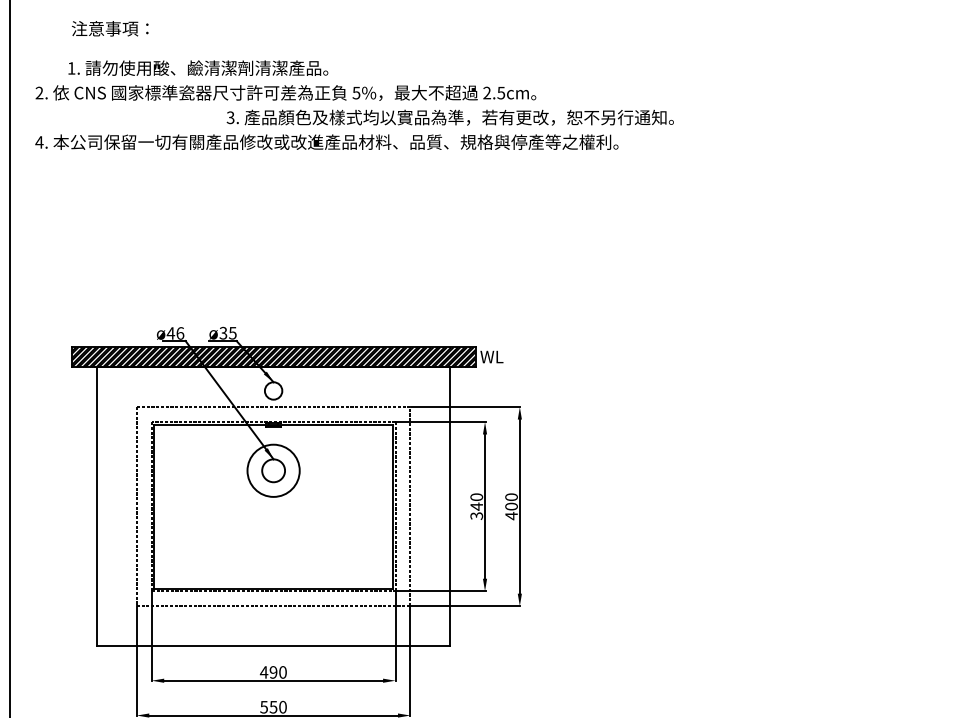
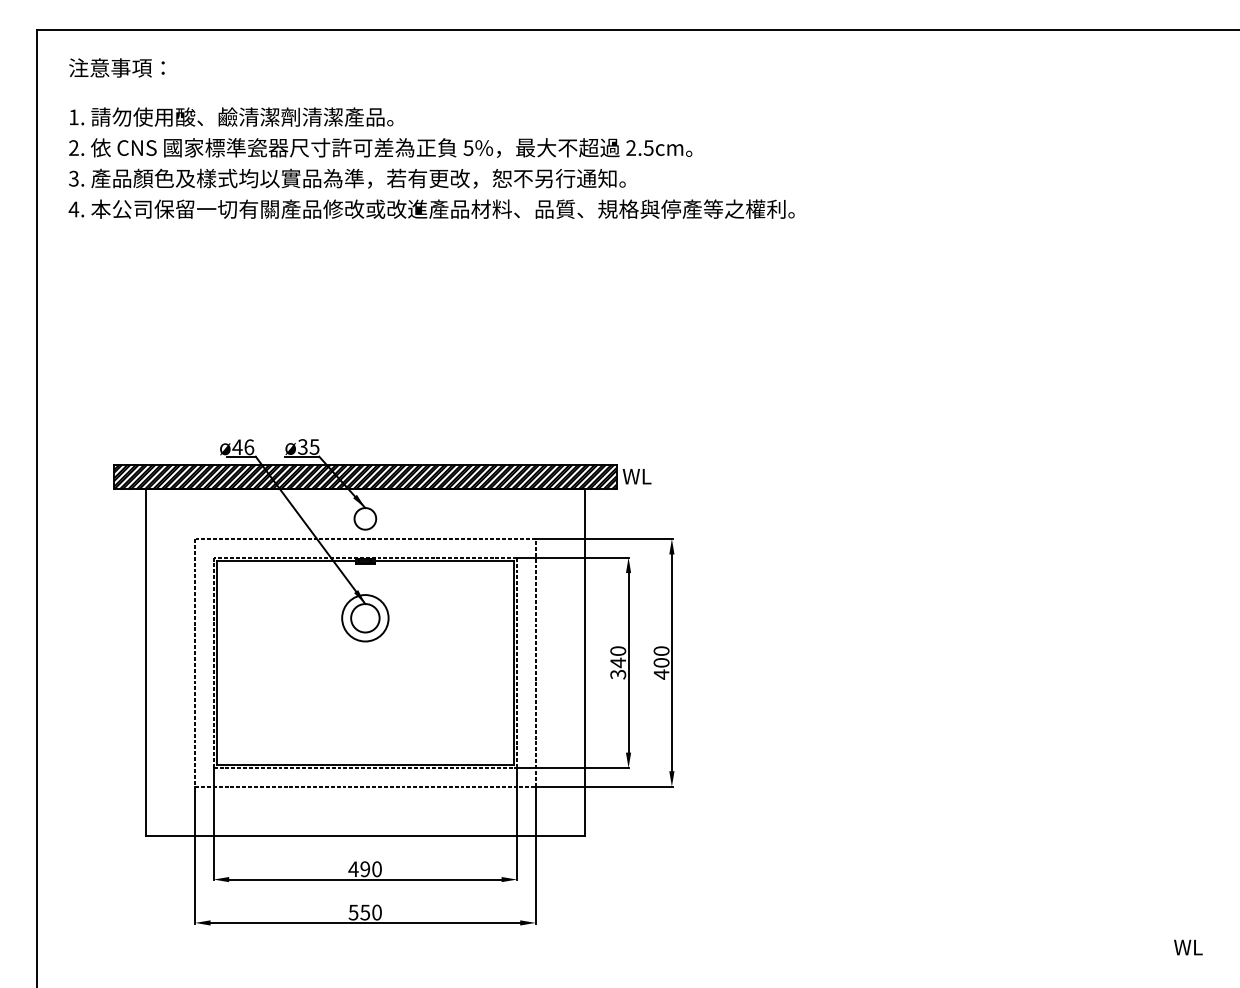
text: (109, 28) -> (116, 67), moved
text: (198, 67) -> (231, 116), moved
text: (450, 117) -> (347, 178), moved
circle: (273, 471) -> (365, 618), size x0.71

